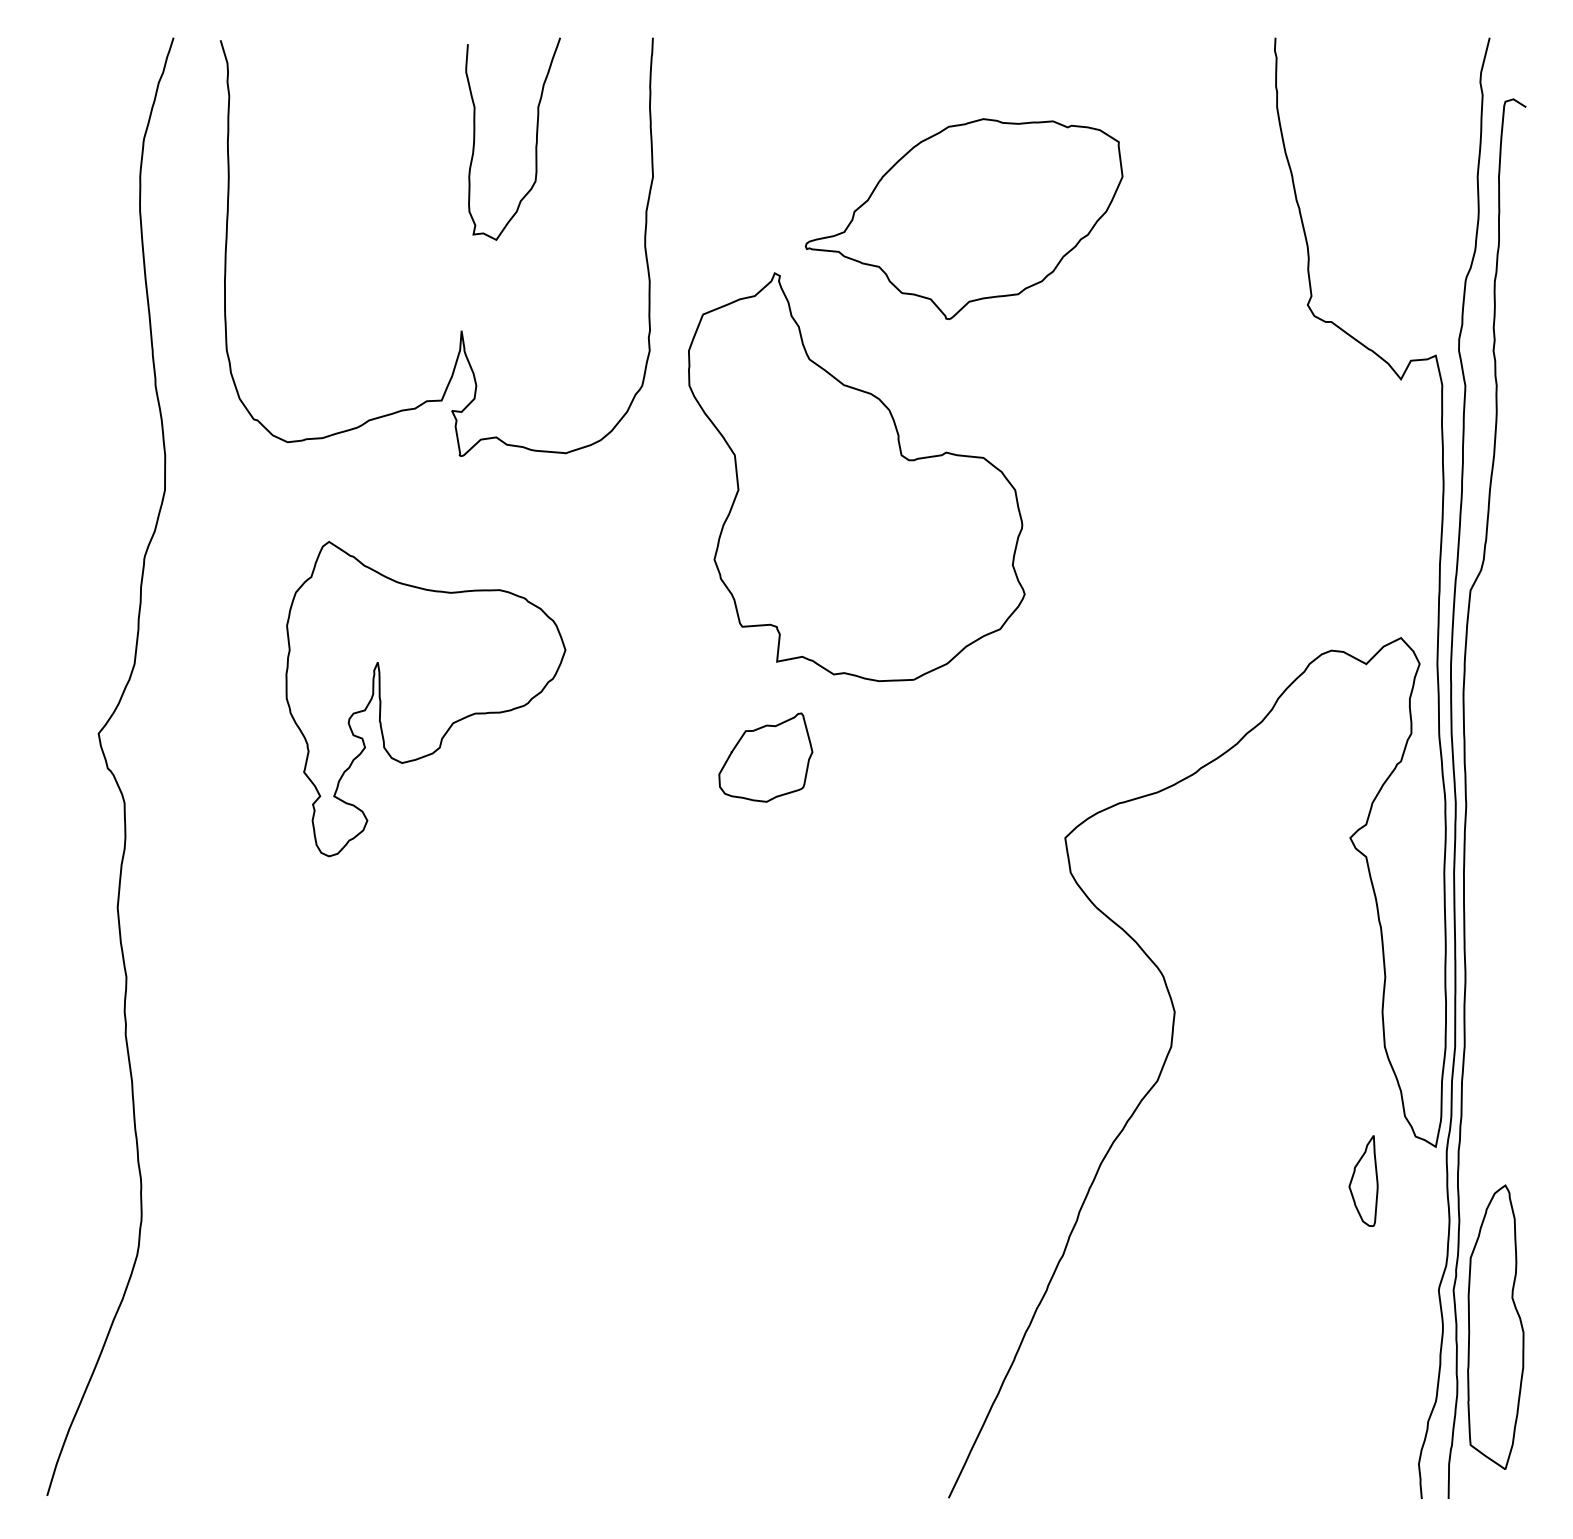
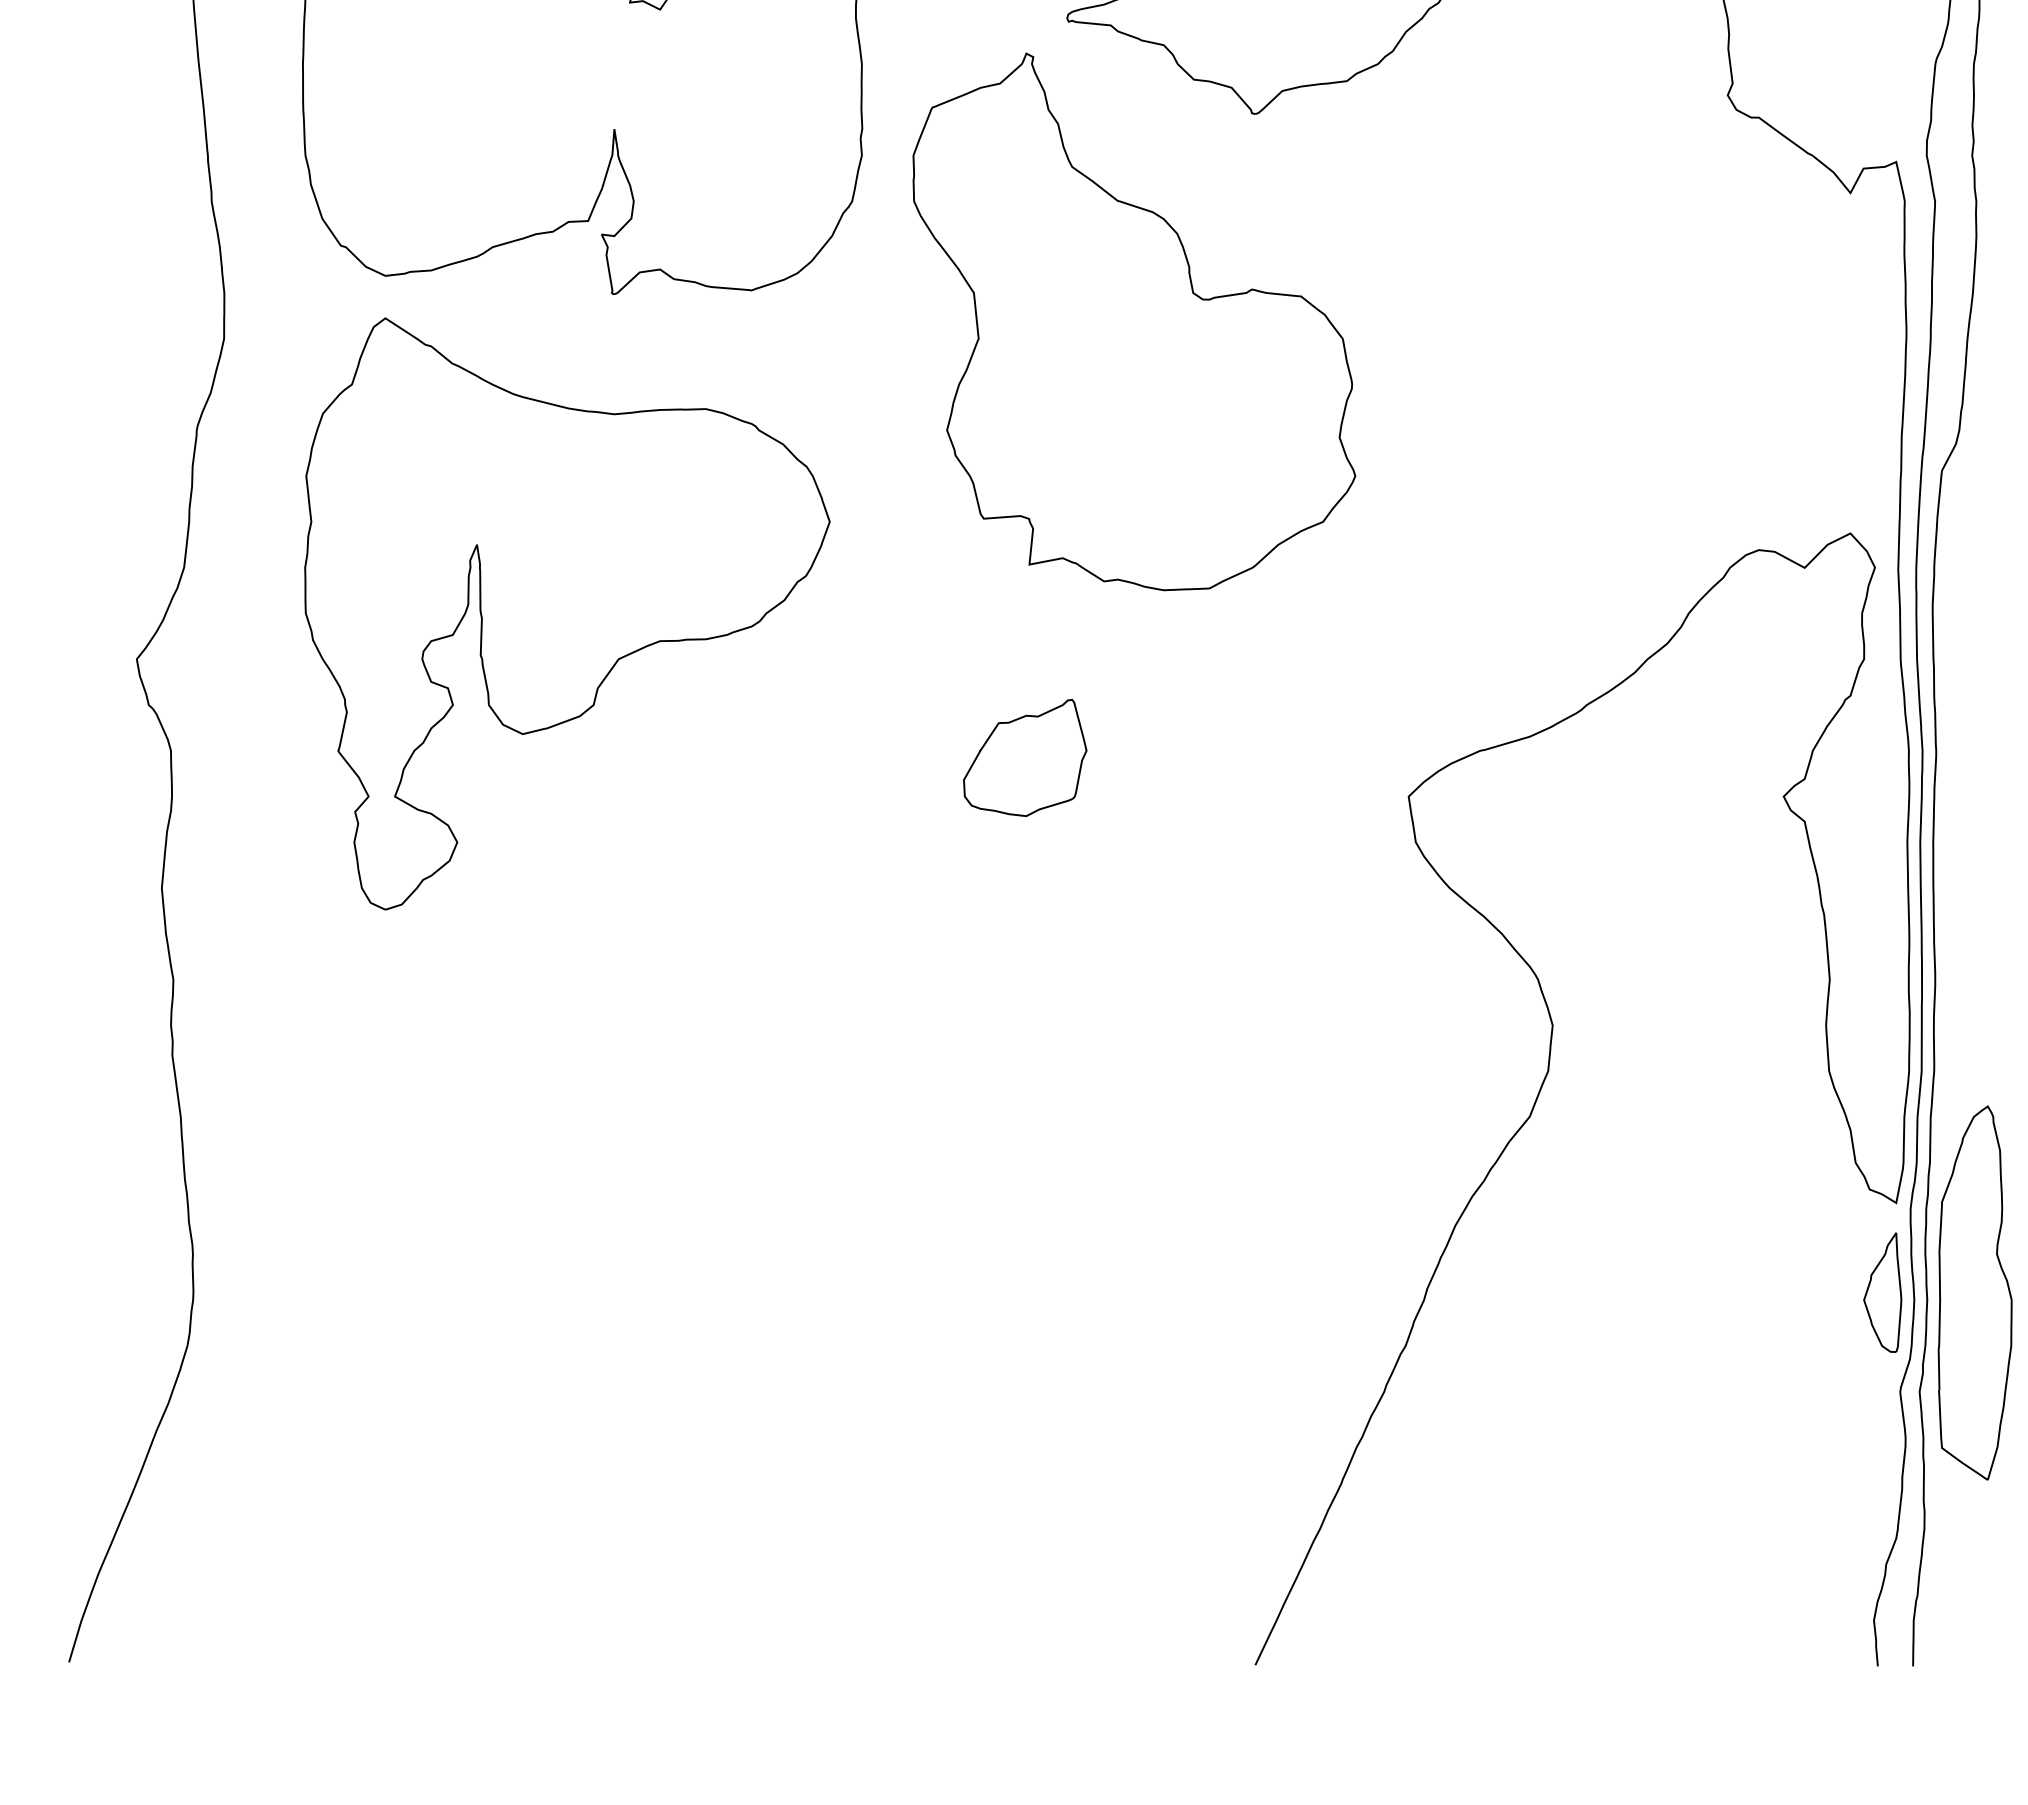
part: (425, 698) -> (566, 613), size x1.43
part: (765, 757) -> (1024, 757), moved
part: (1363, 1180) -> (1882, 1292), moved
part: (1495, 1326) -> (1974, 1292), moved

